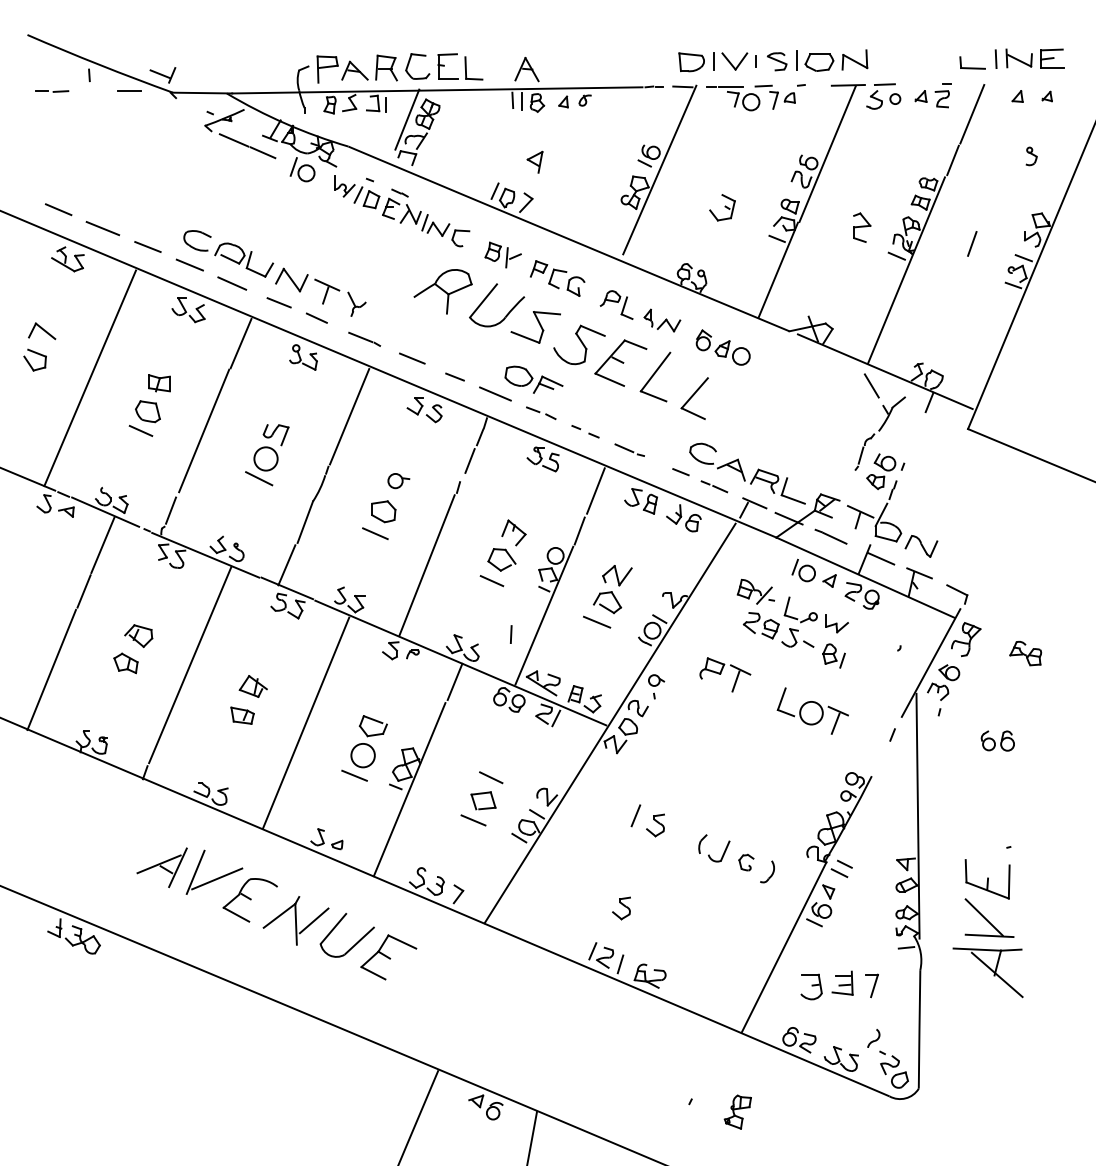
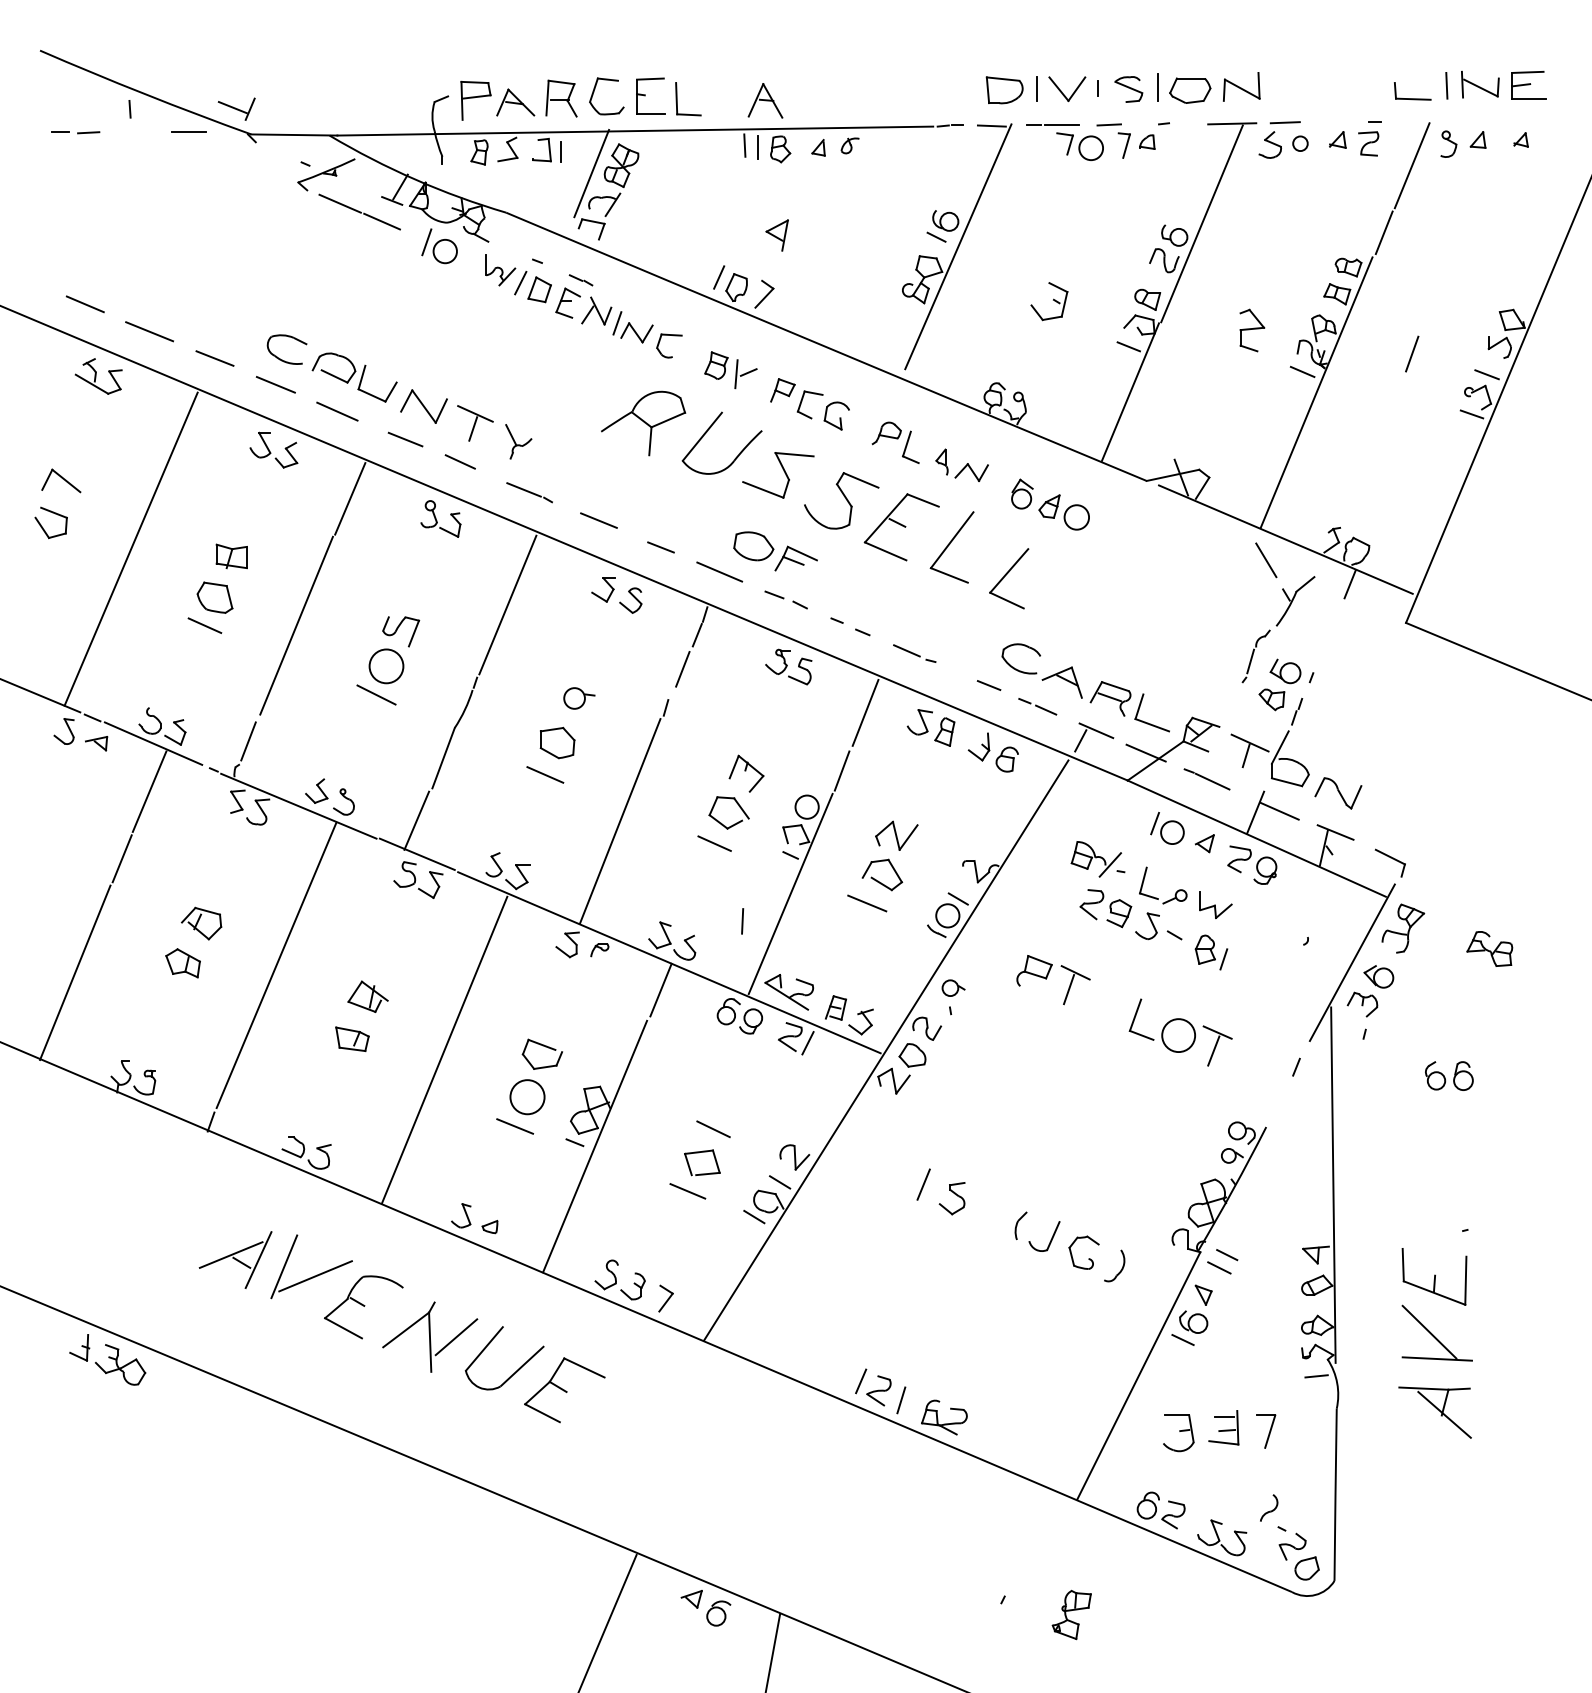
part: (1031, 156) -> (1448, 144), moved
part: (746, 862) -> (1084, 1252), size x1.43
part: (621, 908) -> (902, 1319), removed
part: (987, 972) -> (1434, 1412), size x0.71

